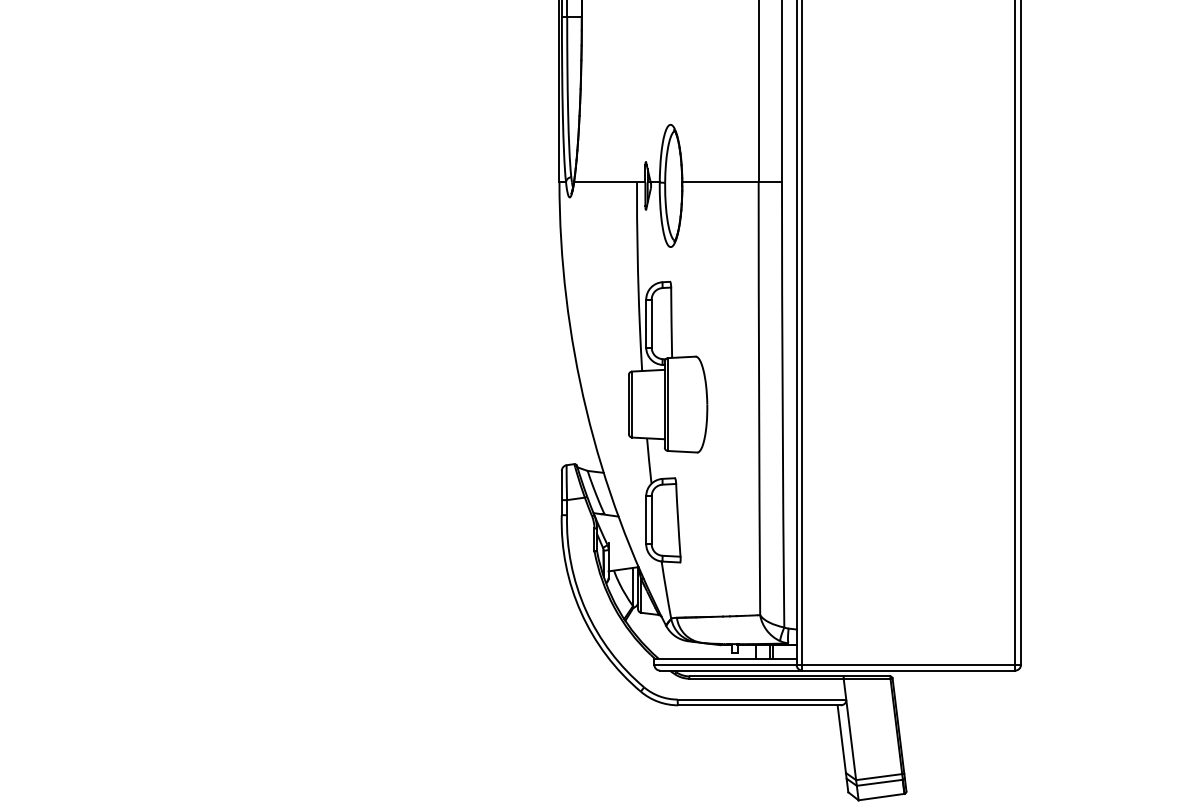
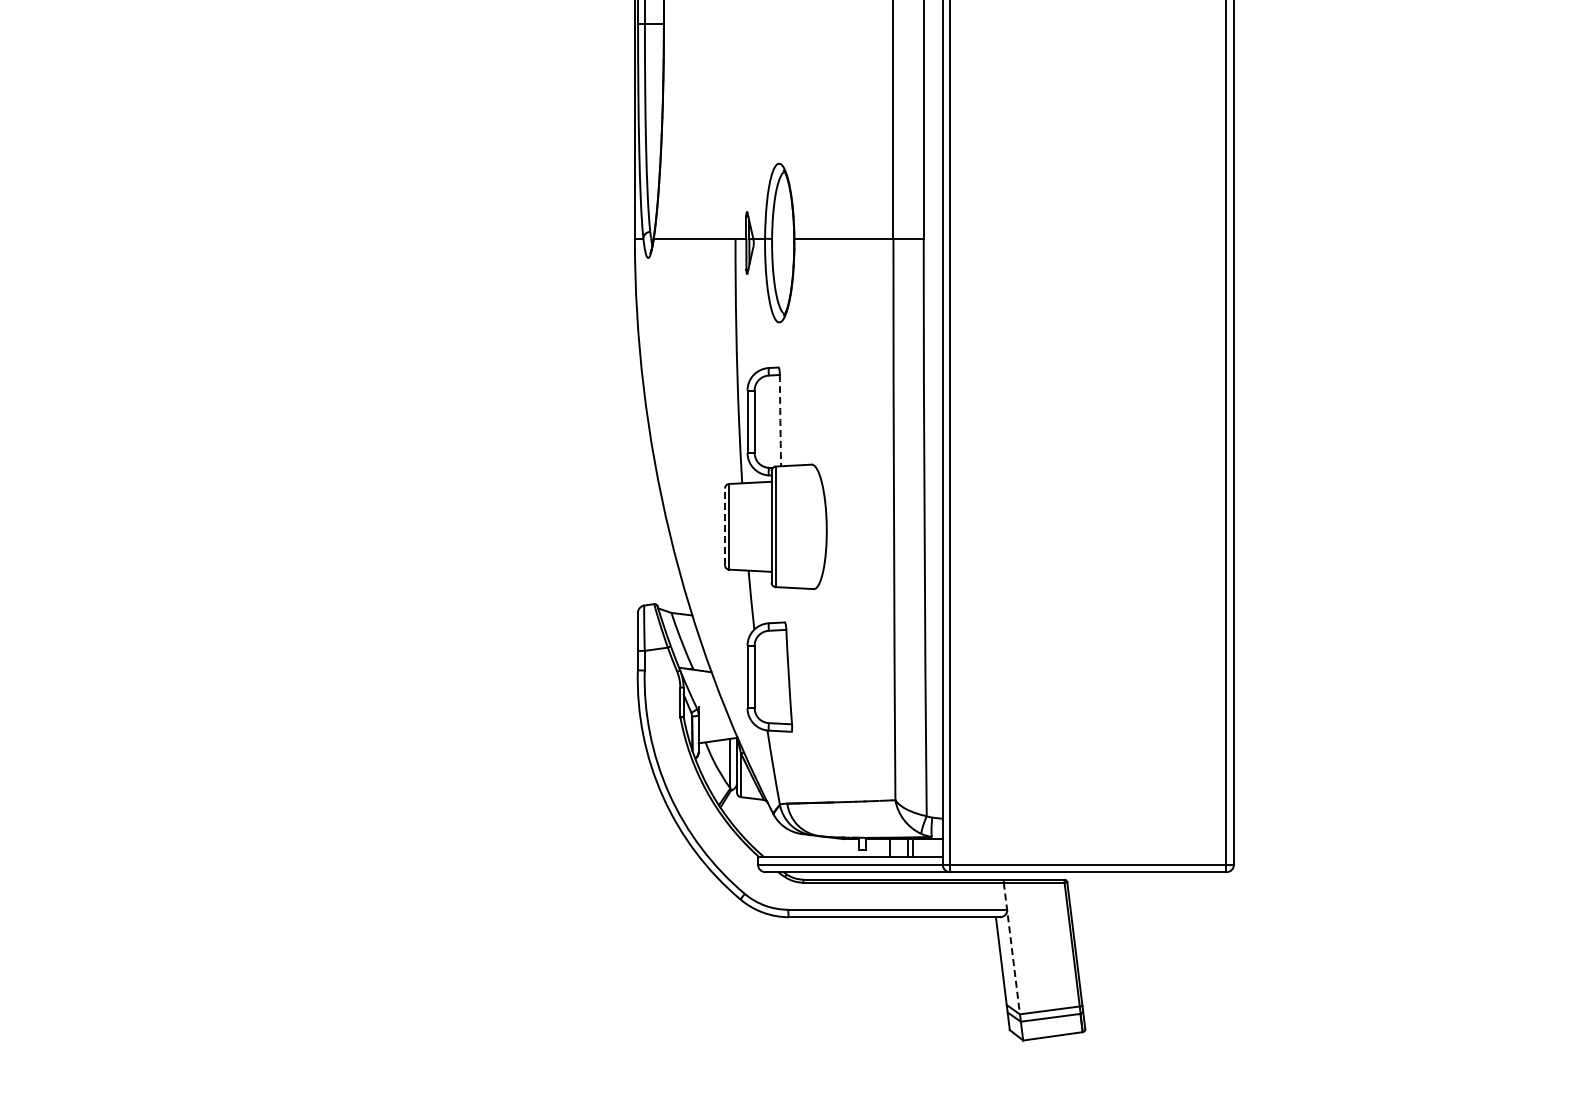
arc: (671, 322) -> (780, 420), solid -> dashed
line: (628, 404) -> (724, 526), solid -> dashed
line: (849, 729) -> (1011, 948), solid -> dashed

